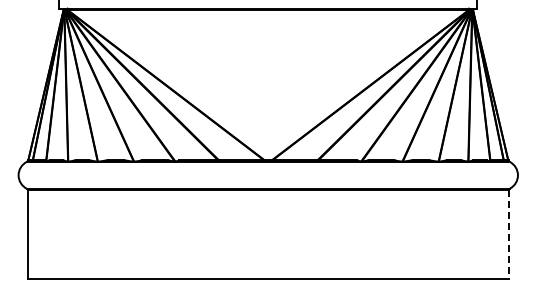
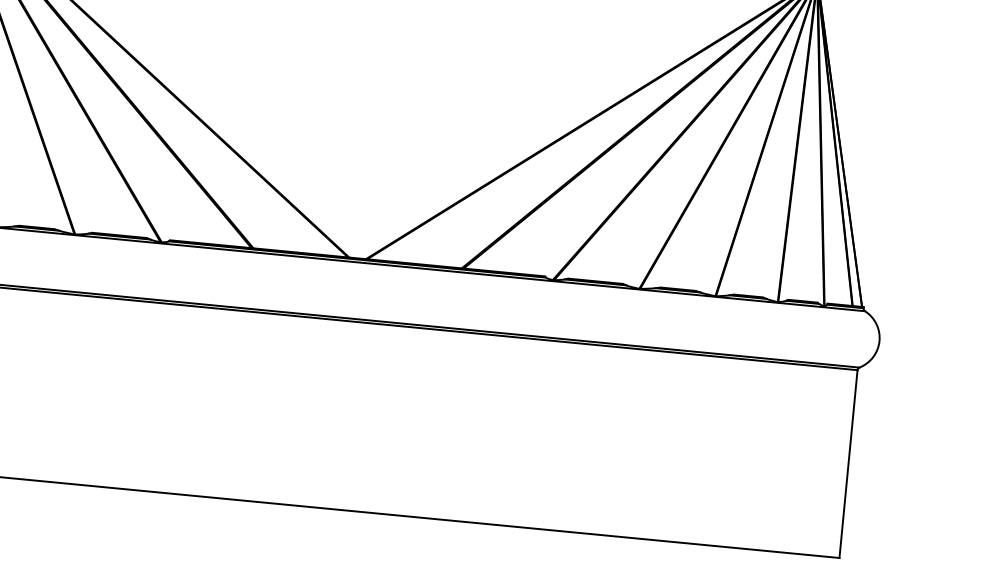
line: (508, 234) -> (847, 463), dashed -> solid

